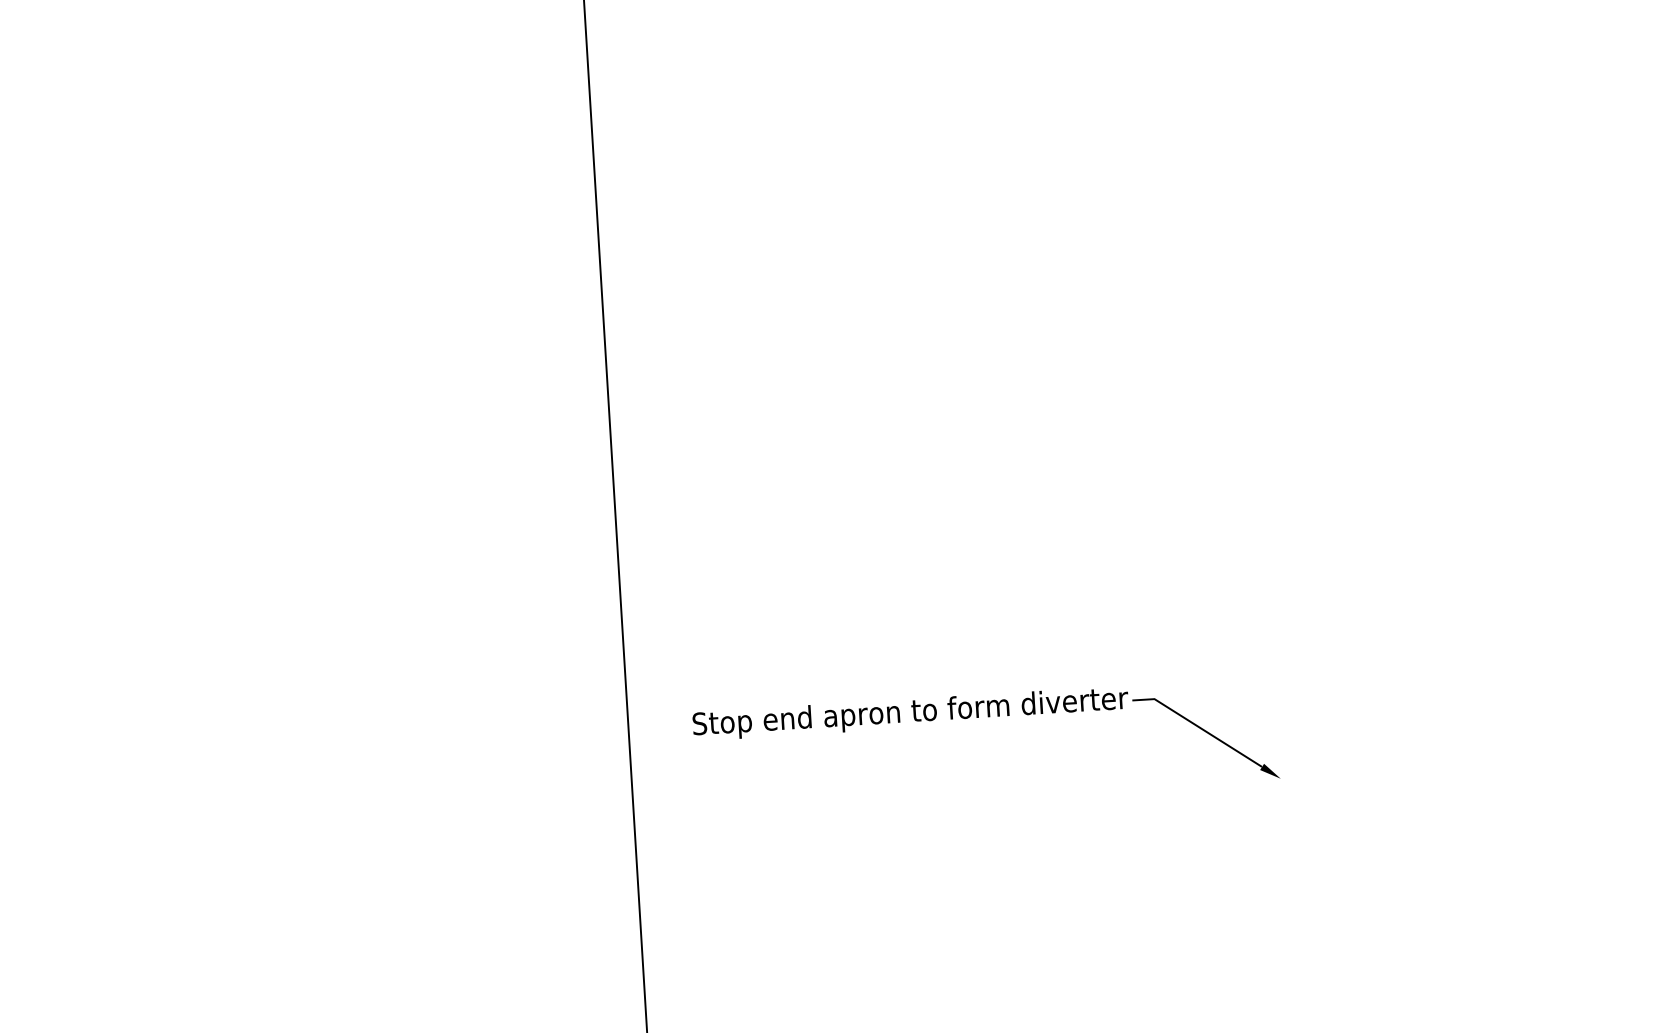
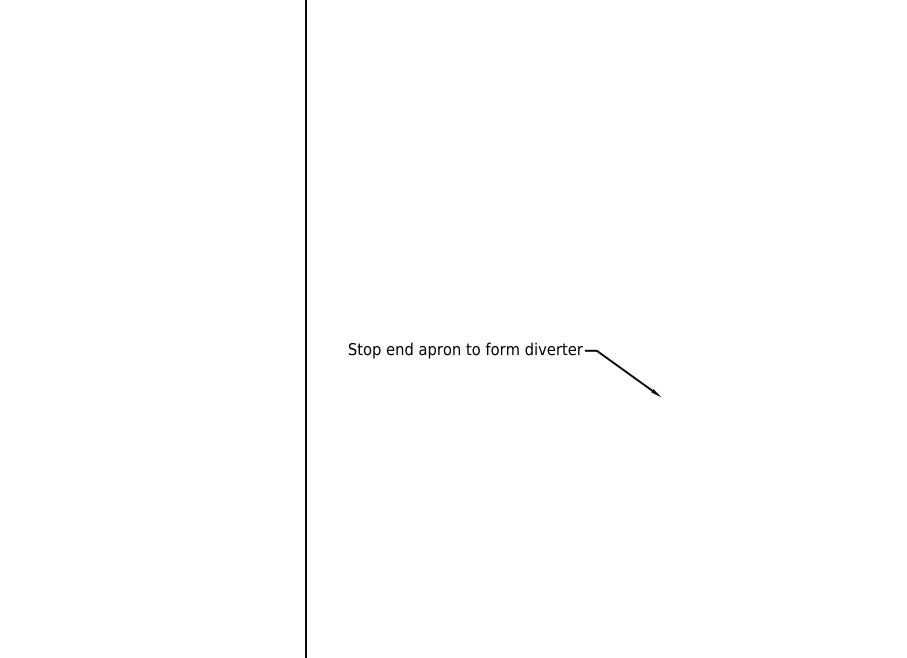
part: (979, 716) -> (502, 354), moved

